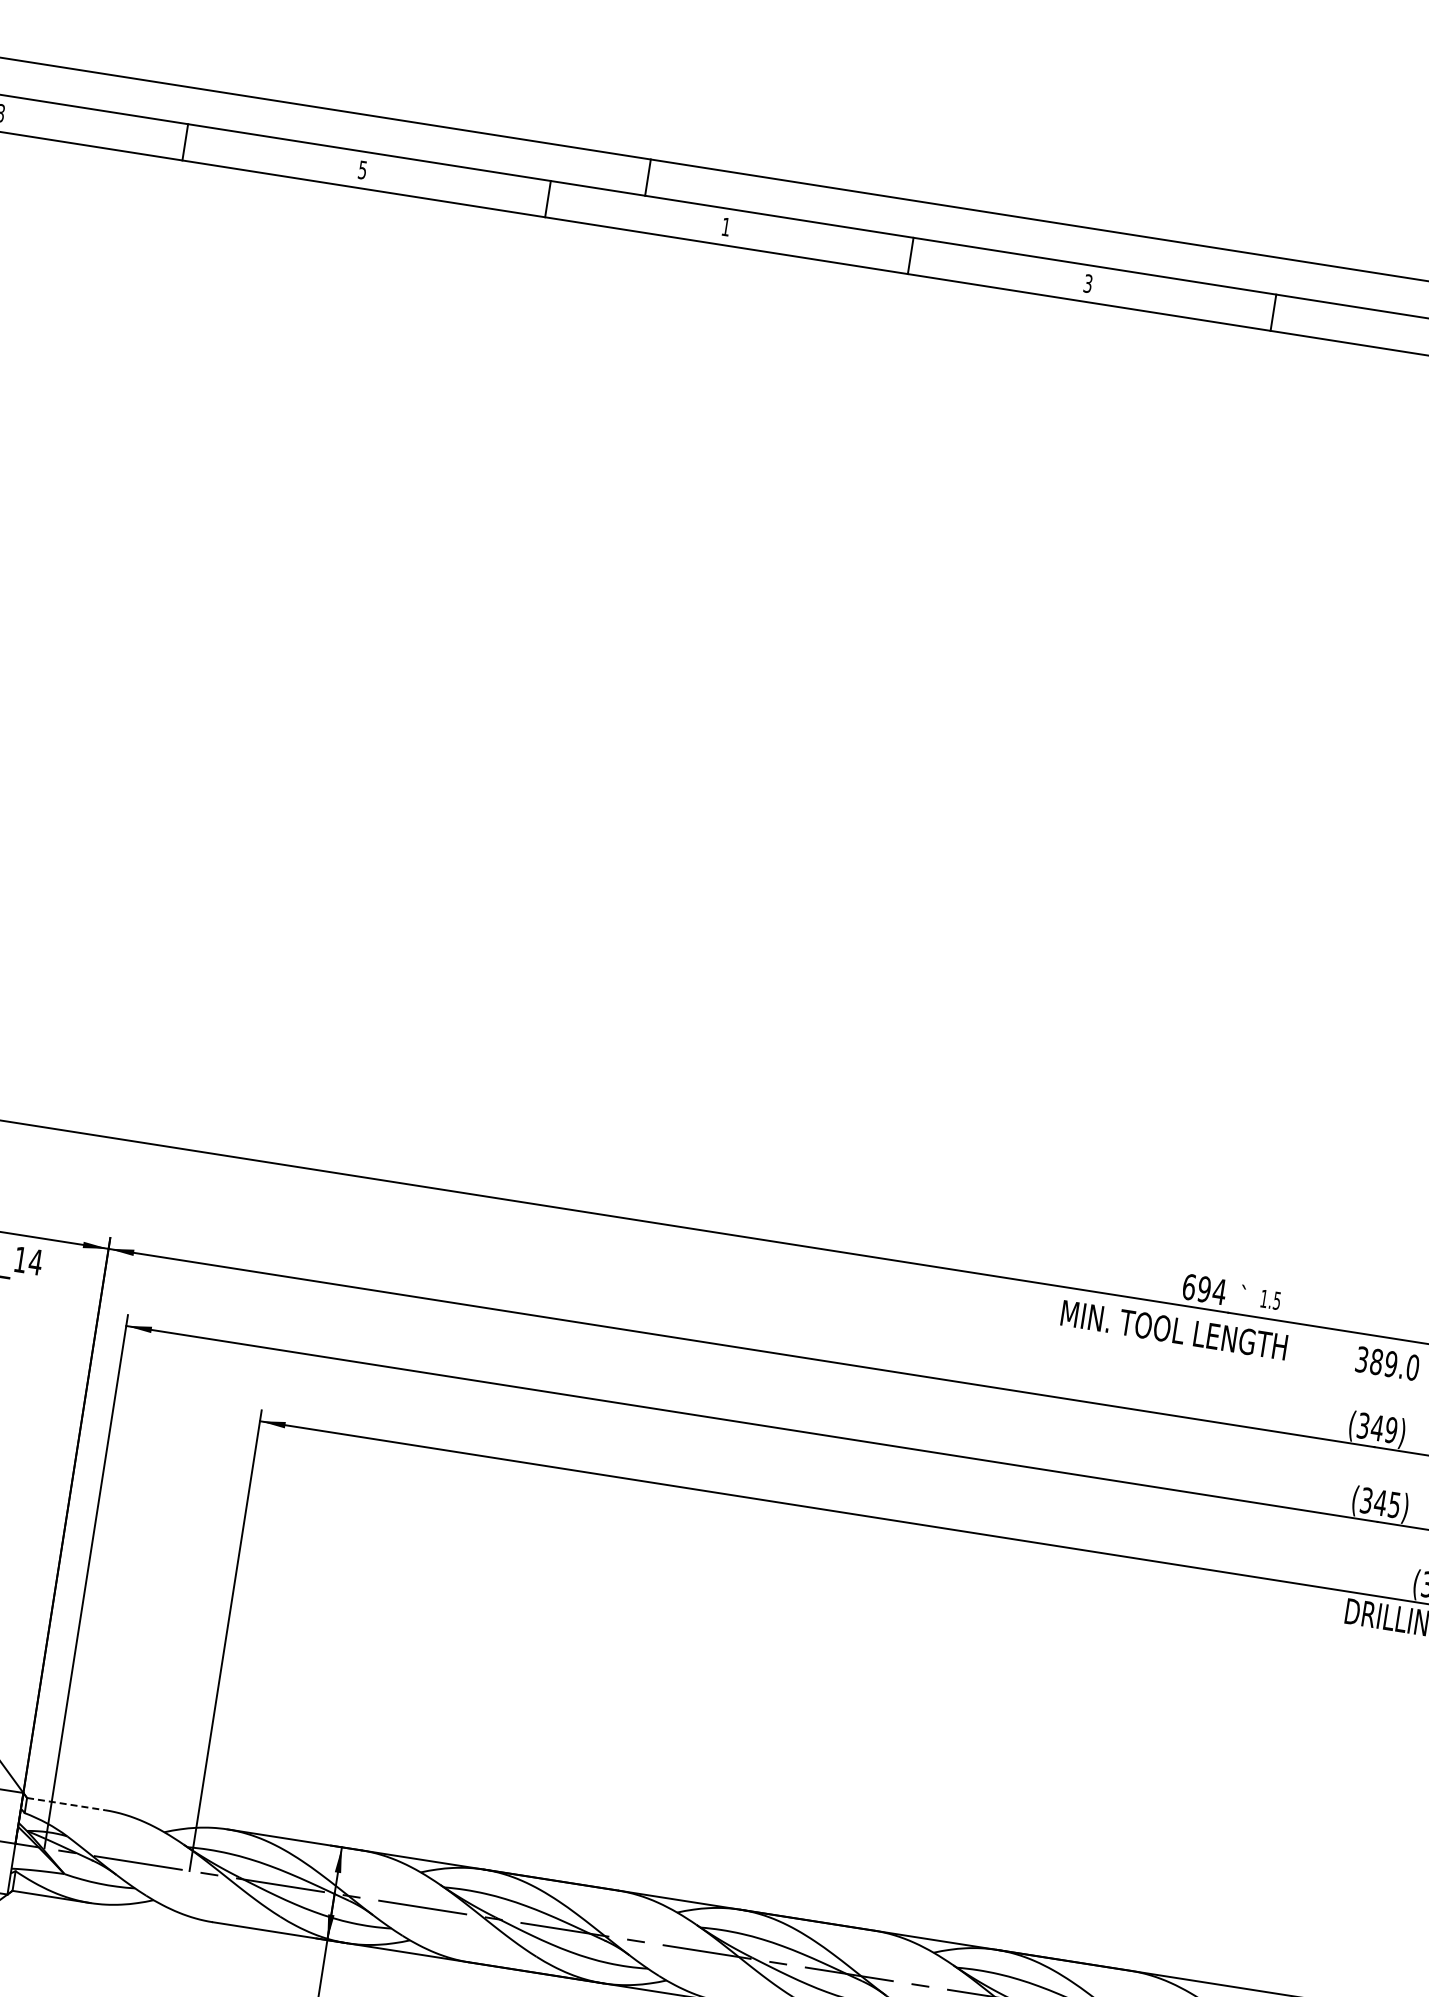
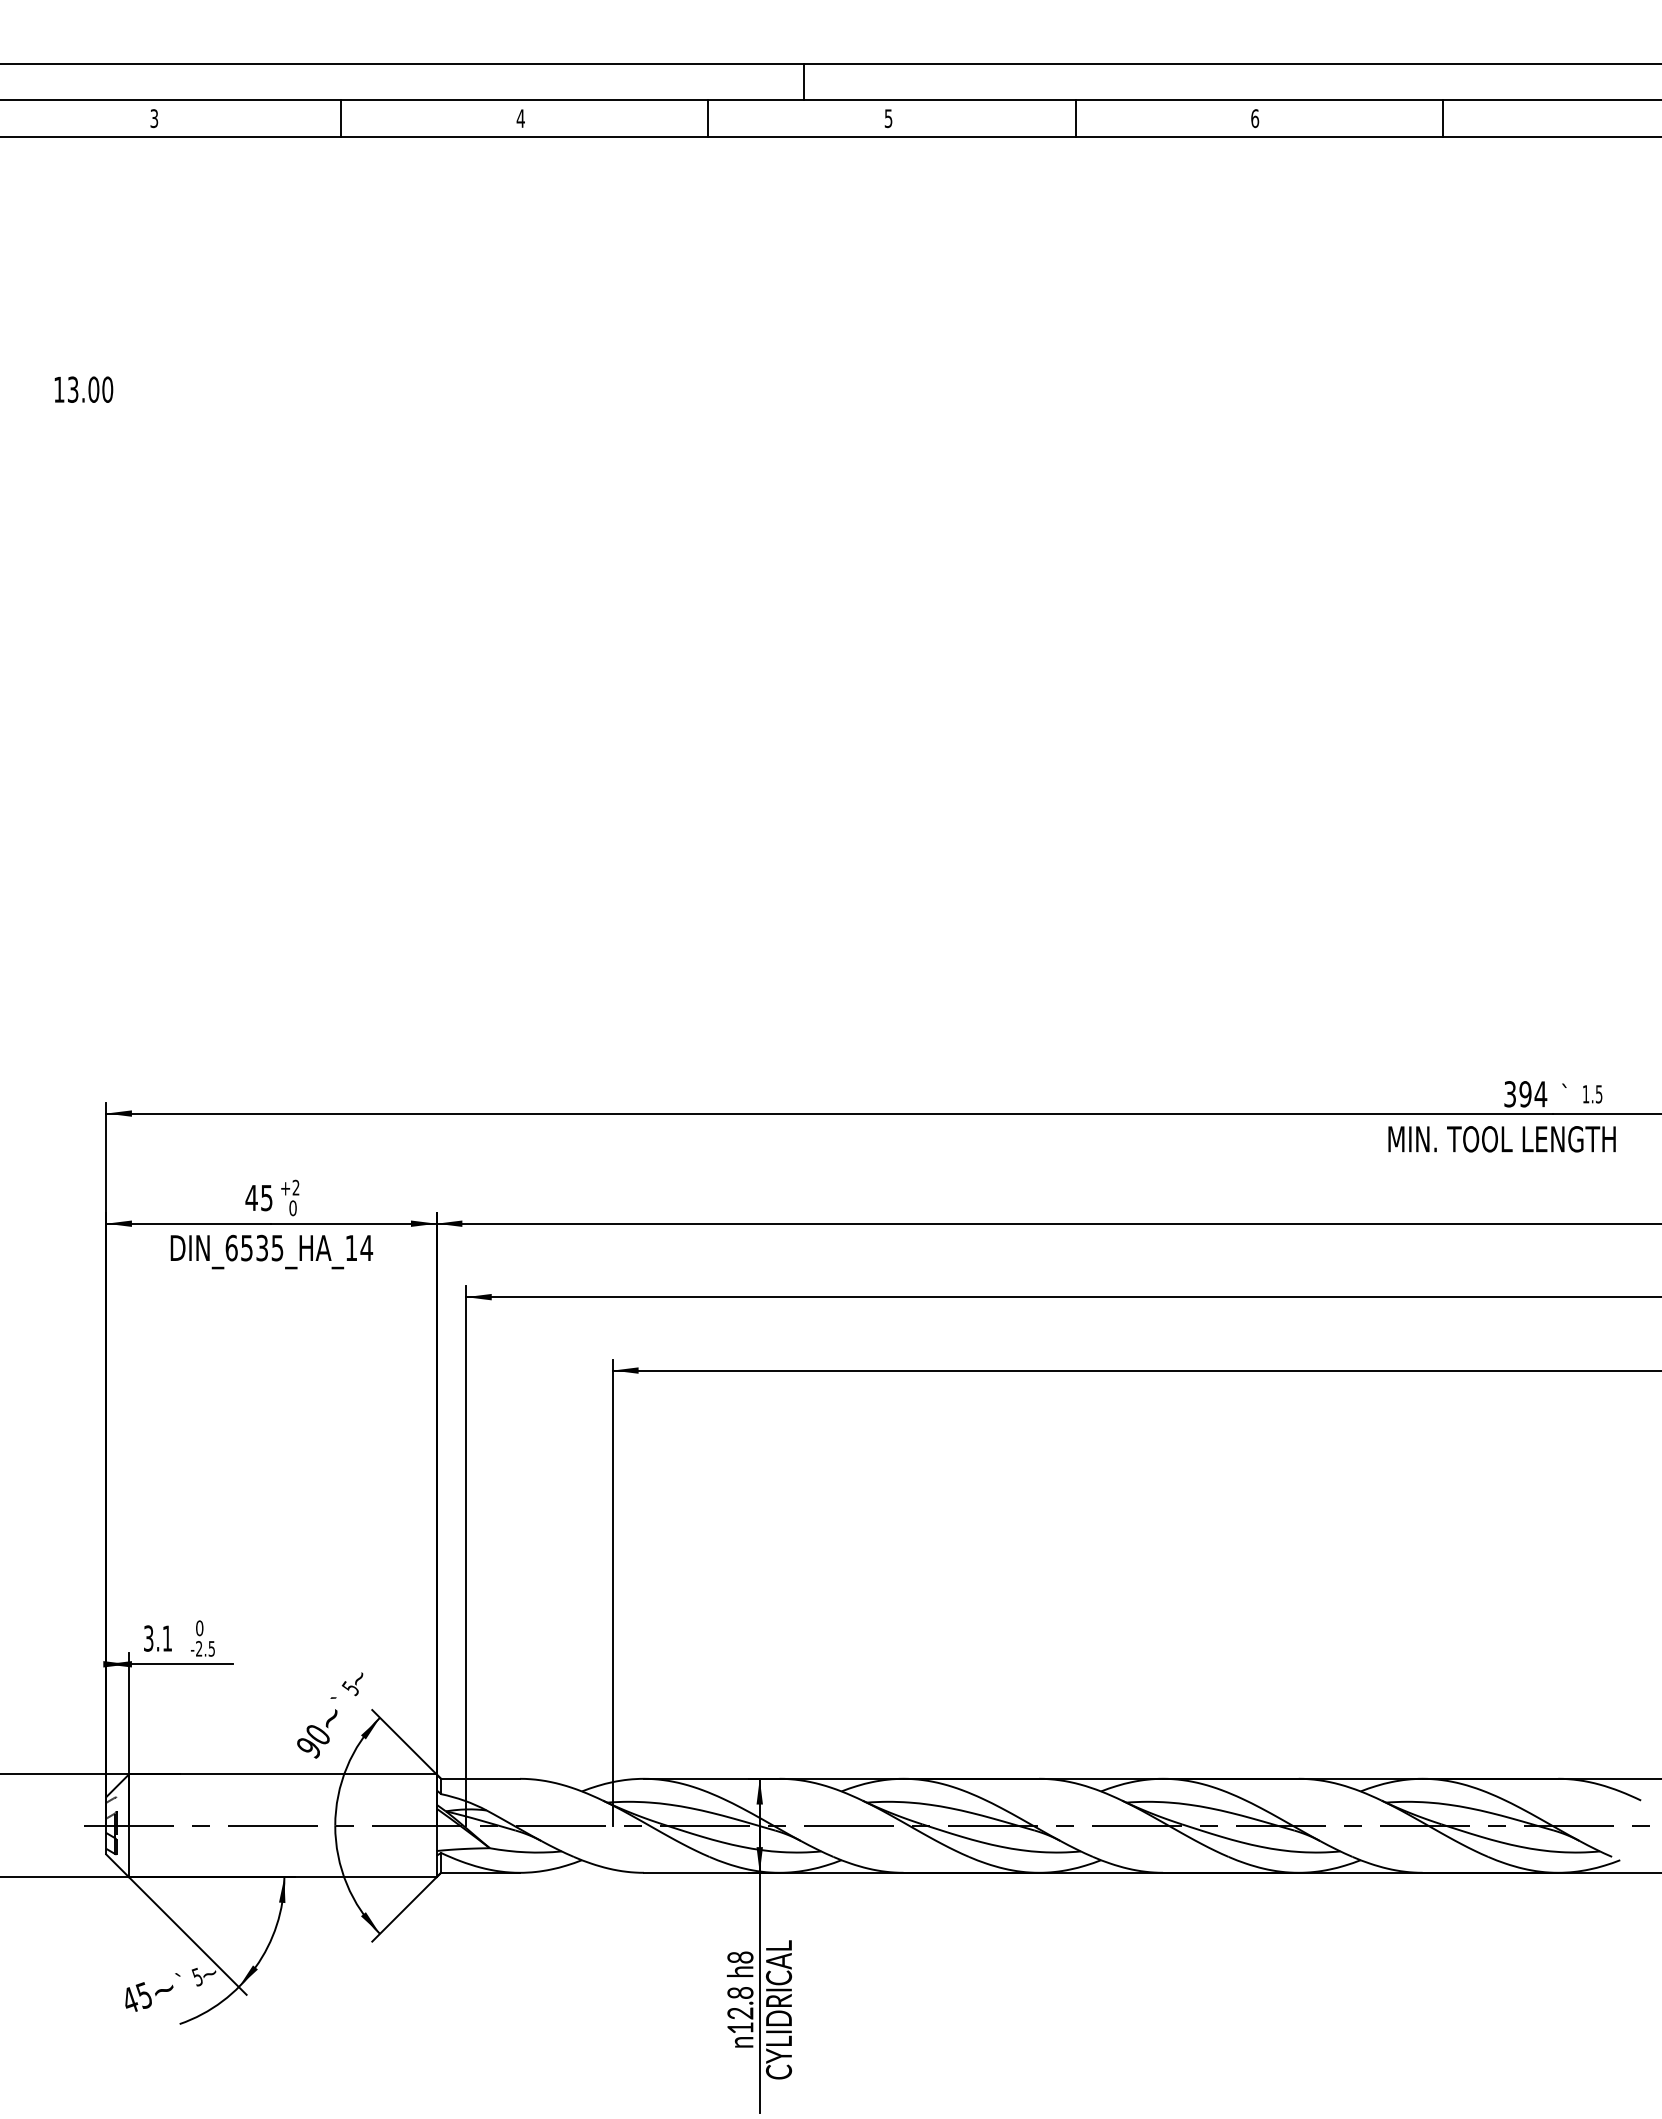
text: (362, 169) -> (520, 118), 5 -> 4
text: (725, 226) -> (888, 118), 1 -> 5
text: (1088, 283) -> (1255, 118), 3 -> 6
text: (1189, 1287) -> (1510, 1094), 694 -> 394
line: (67, 1803) -> (481, 1778), dashed -> solid

